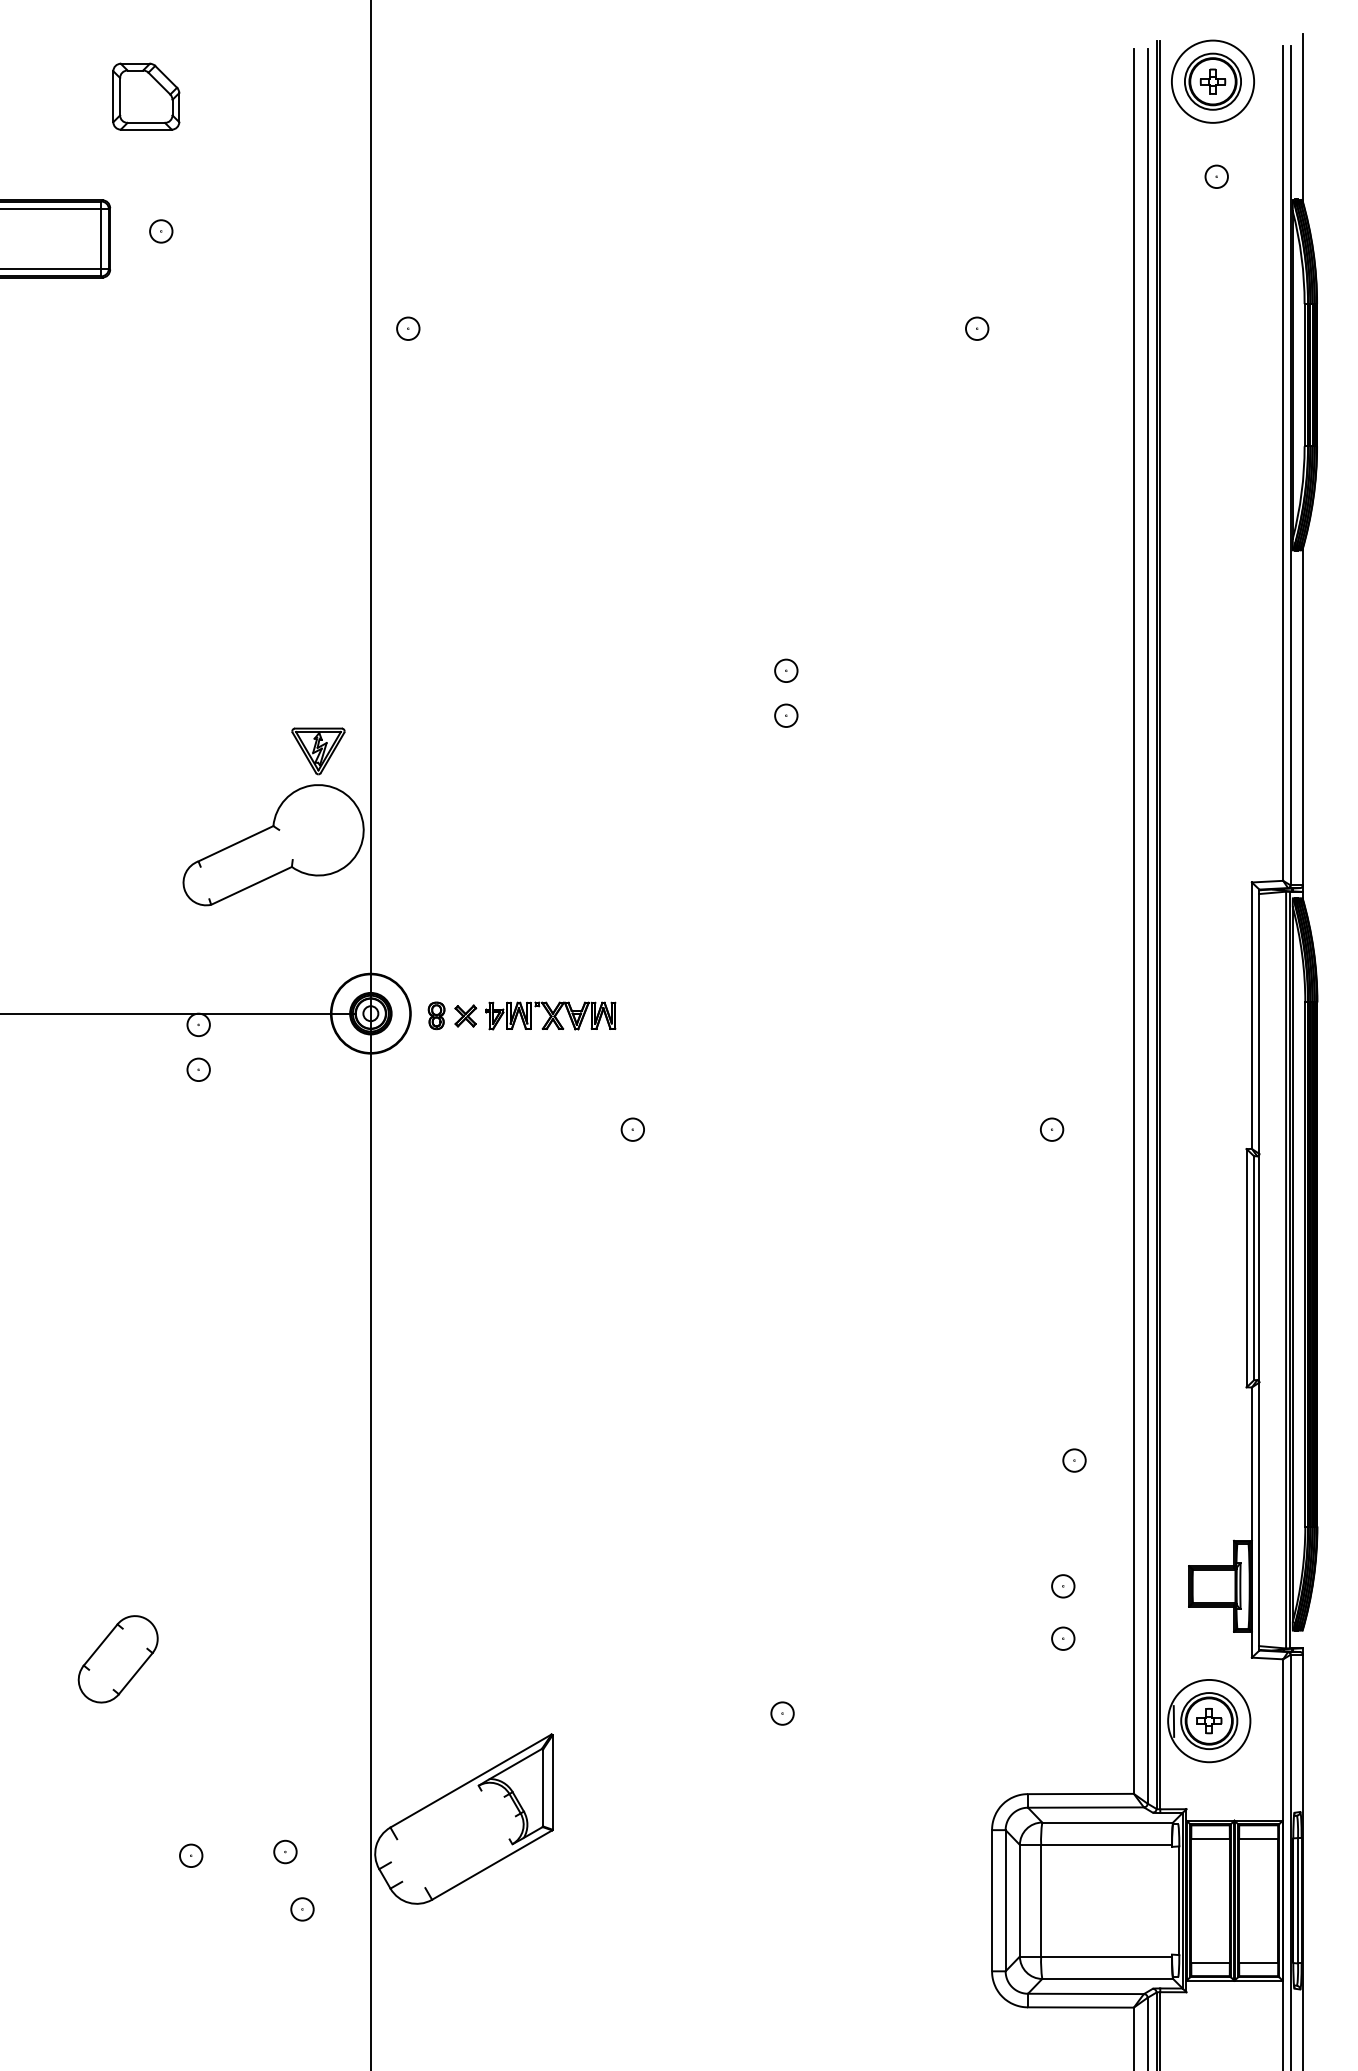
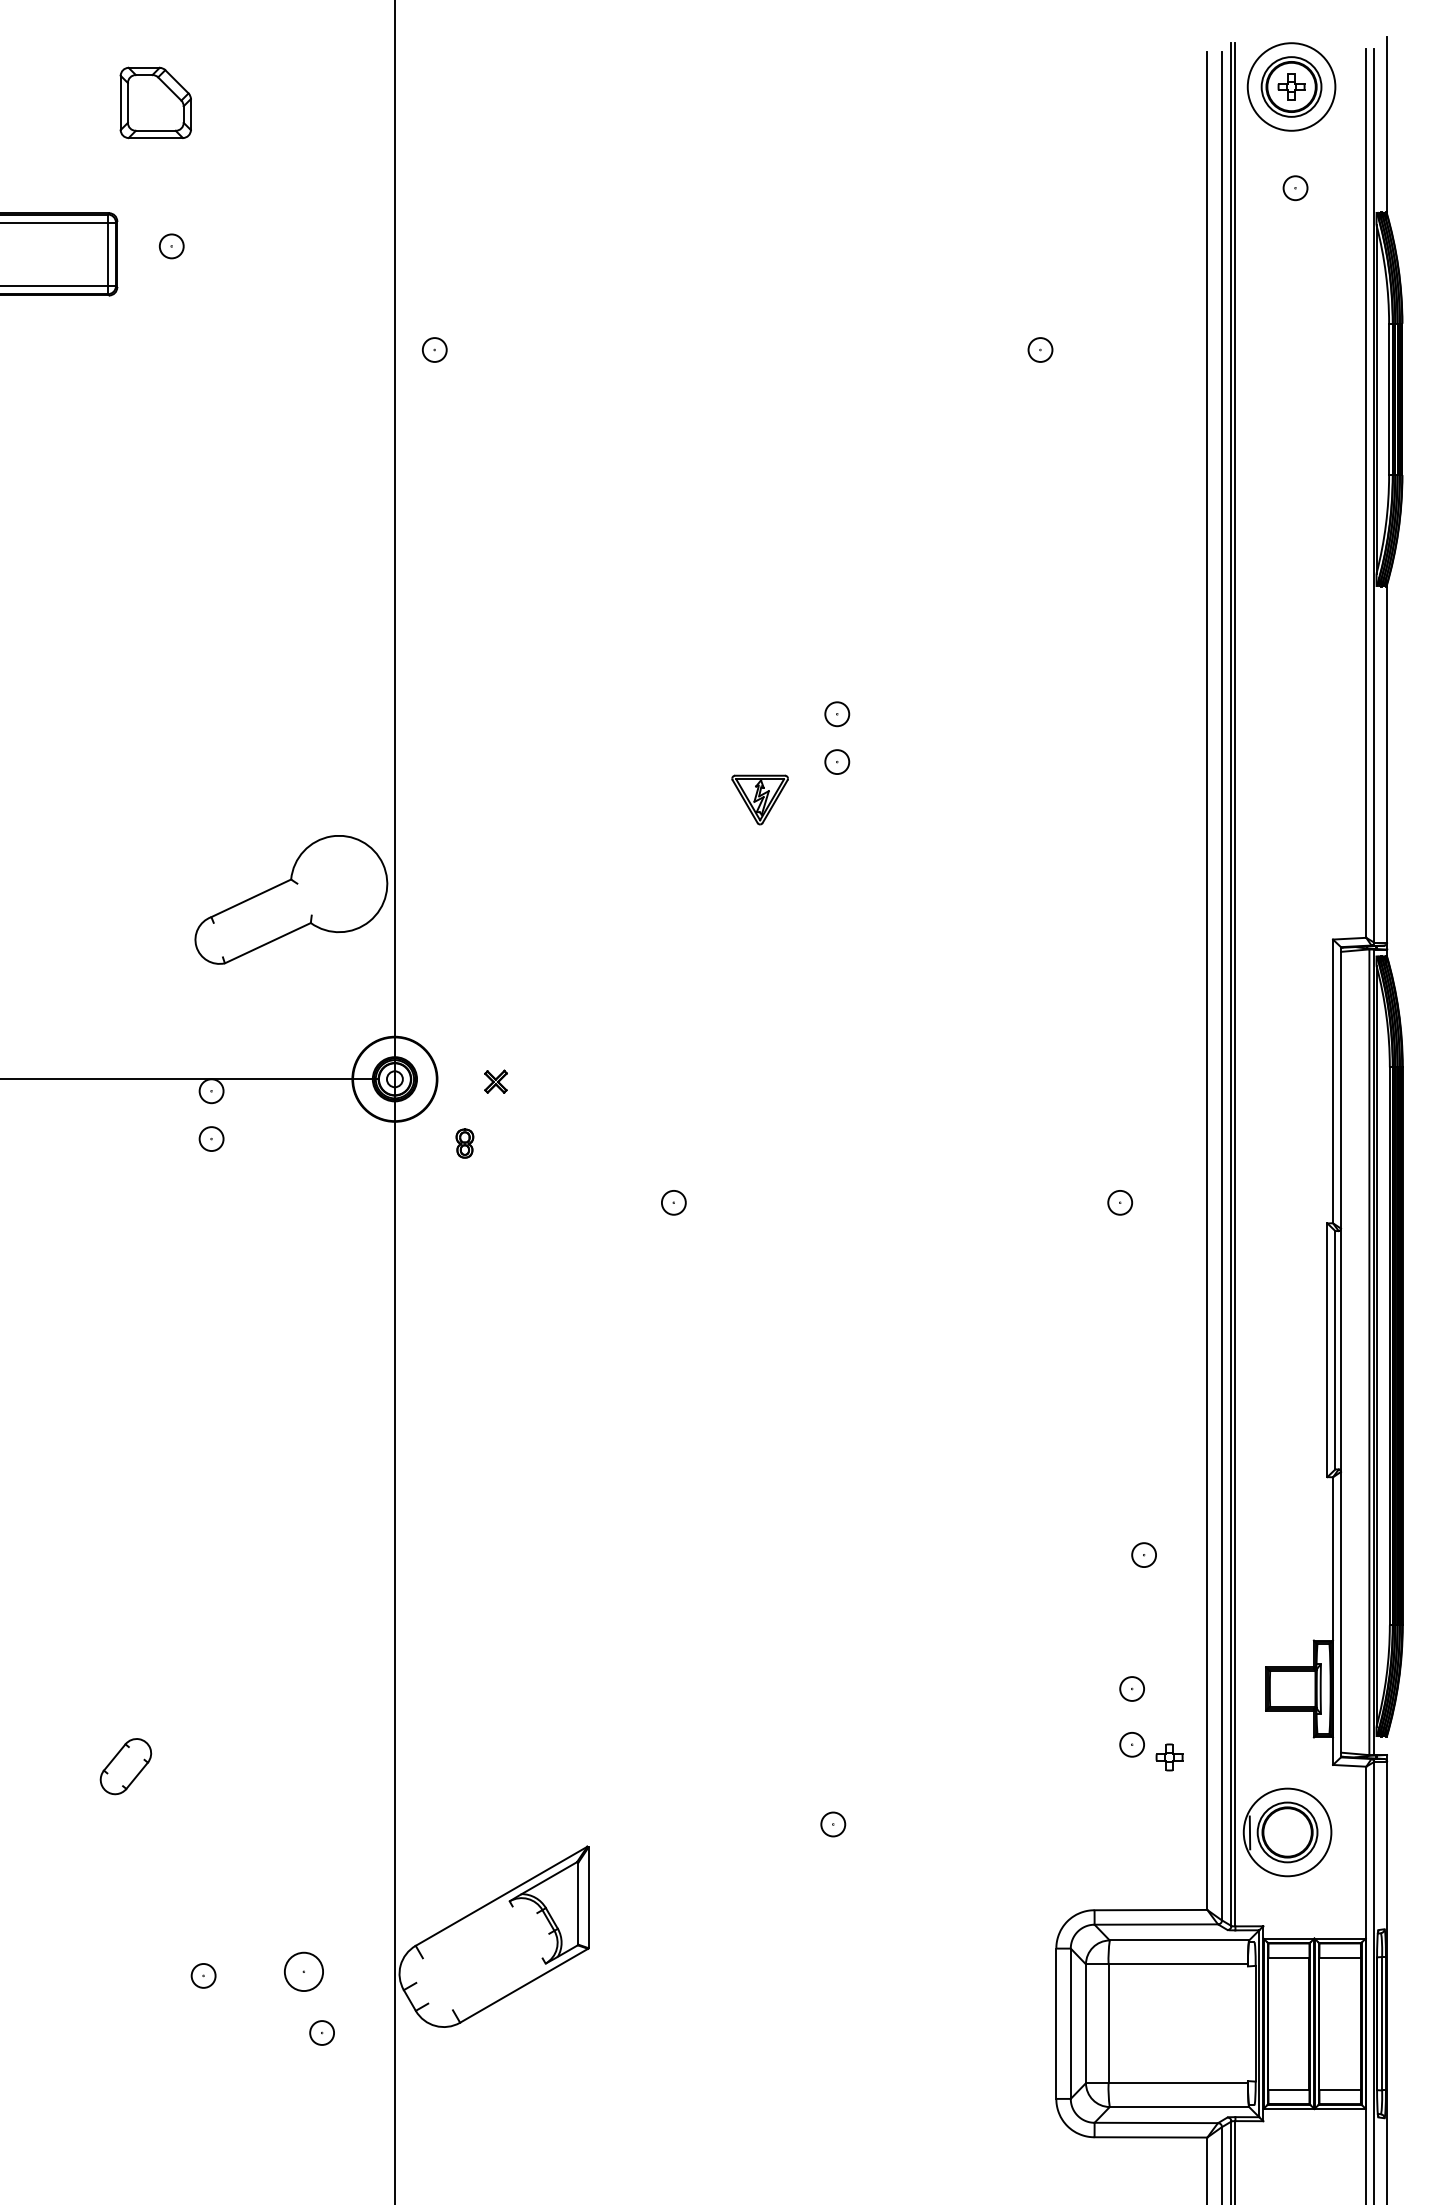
part: (317, 750) -> (759, 799), moved
part: (436, 1015) -> (464, 1143), moved
part: (550, 1015) -> (586, 1081), removed
part: (117, 1659) -> (125, 1766), size x0.6
part: (1209, 1721) -> (1169, 1757), moved
circle: (285, 1851) -> (303, 1971), size x1.6

